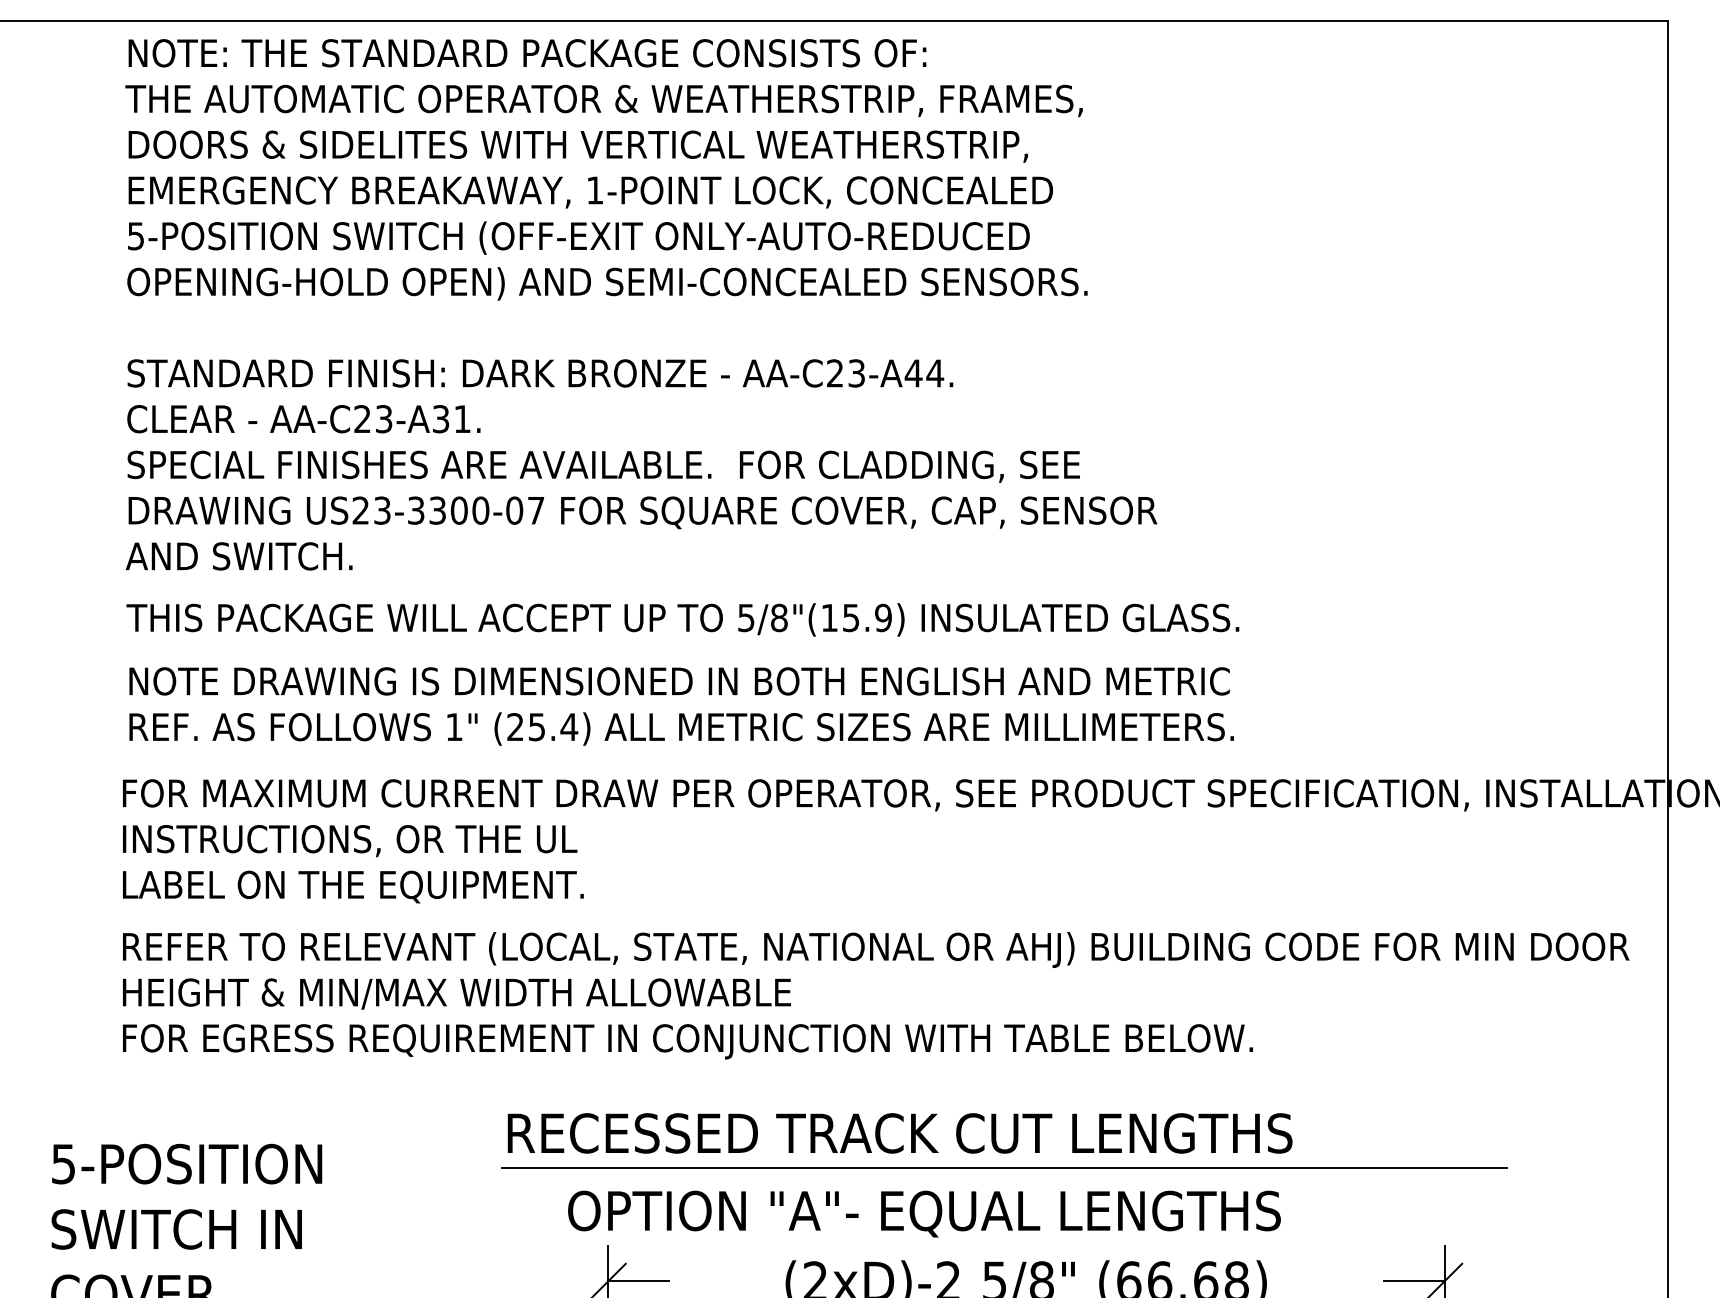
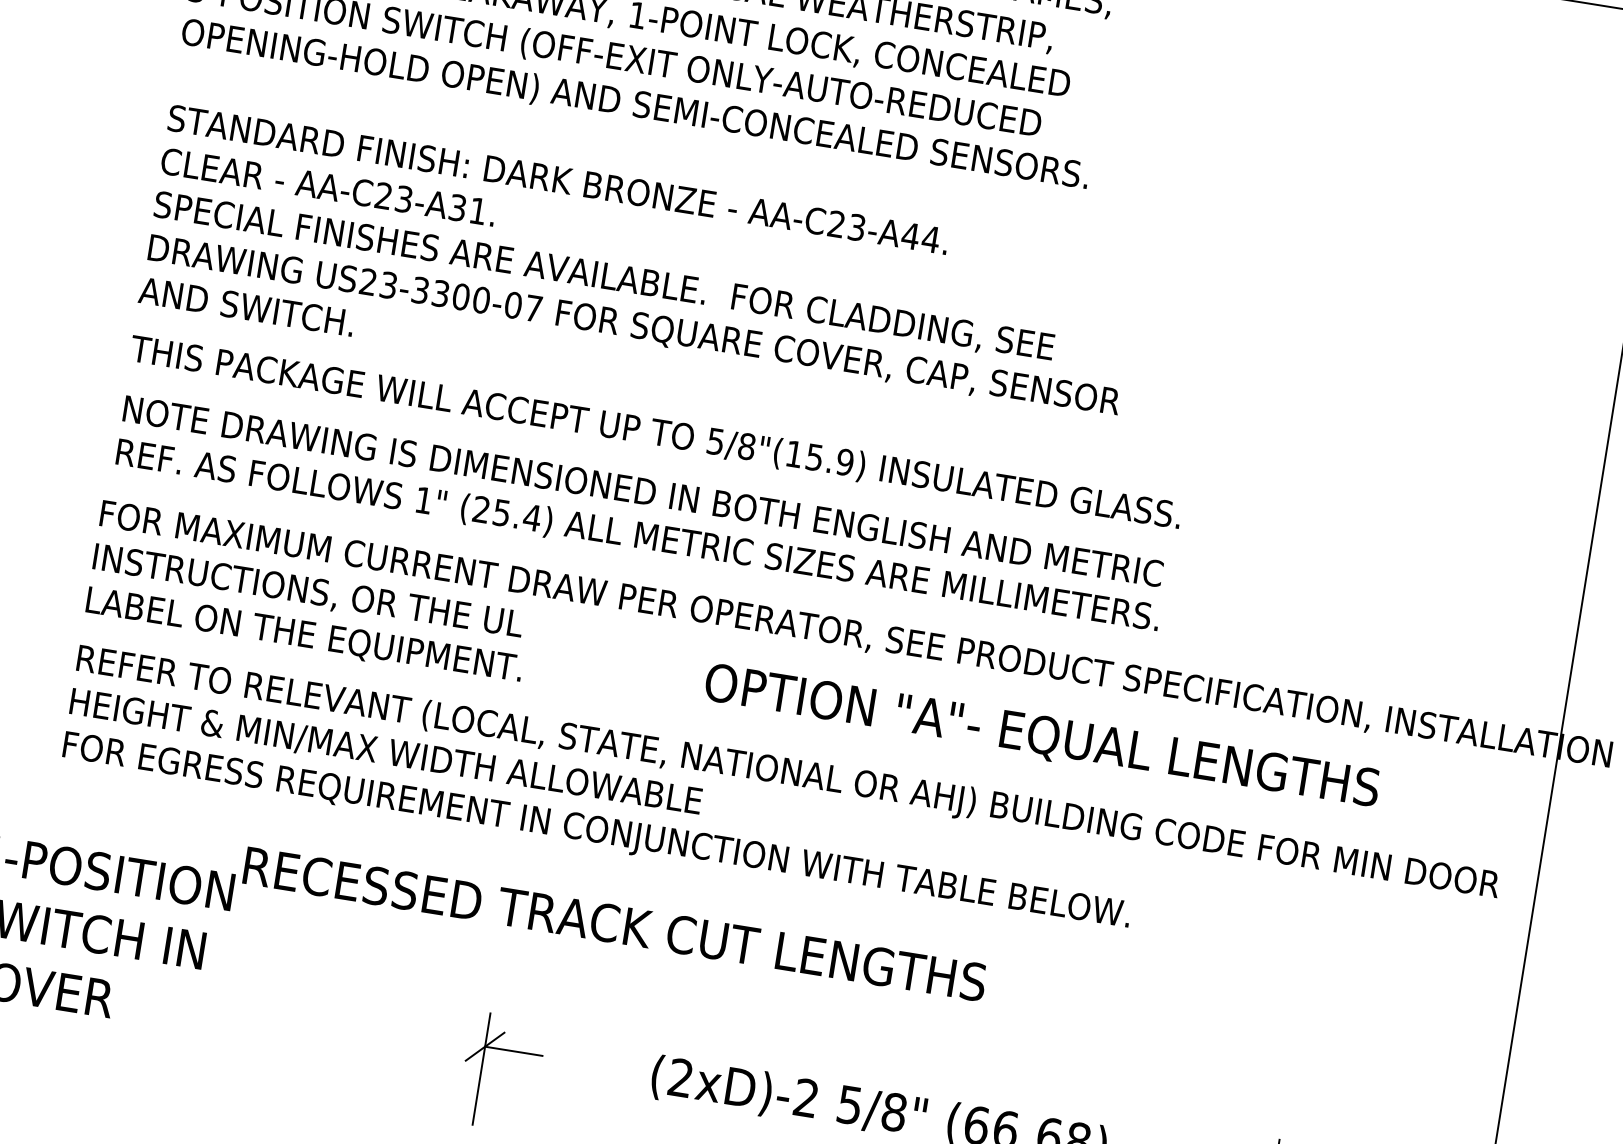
text: (899, 1133) -> (614, 924), moved
line: (1004, 1167) -> (876, 999), removed
text: (924, 1213) -> (1042, 737), moved

